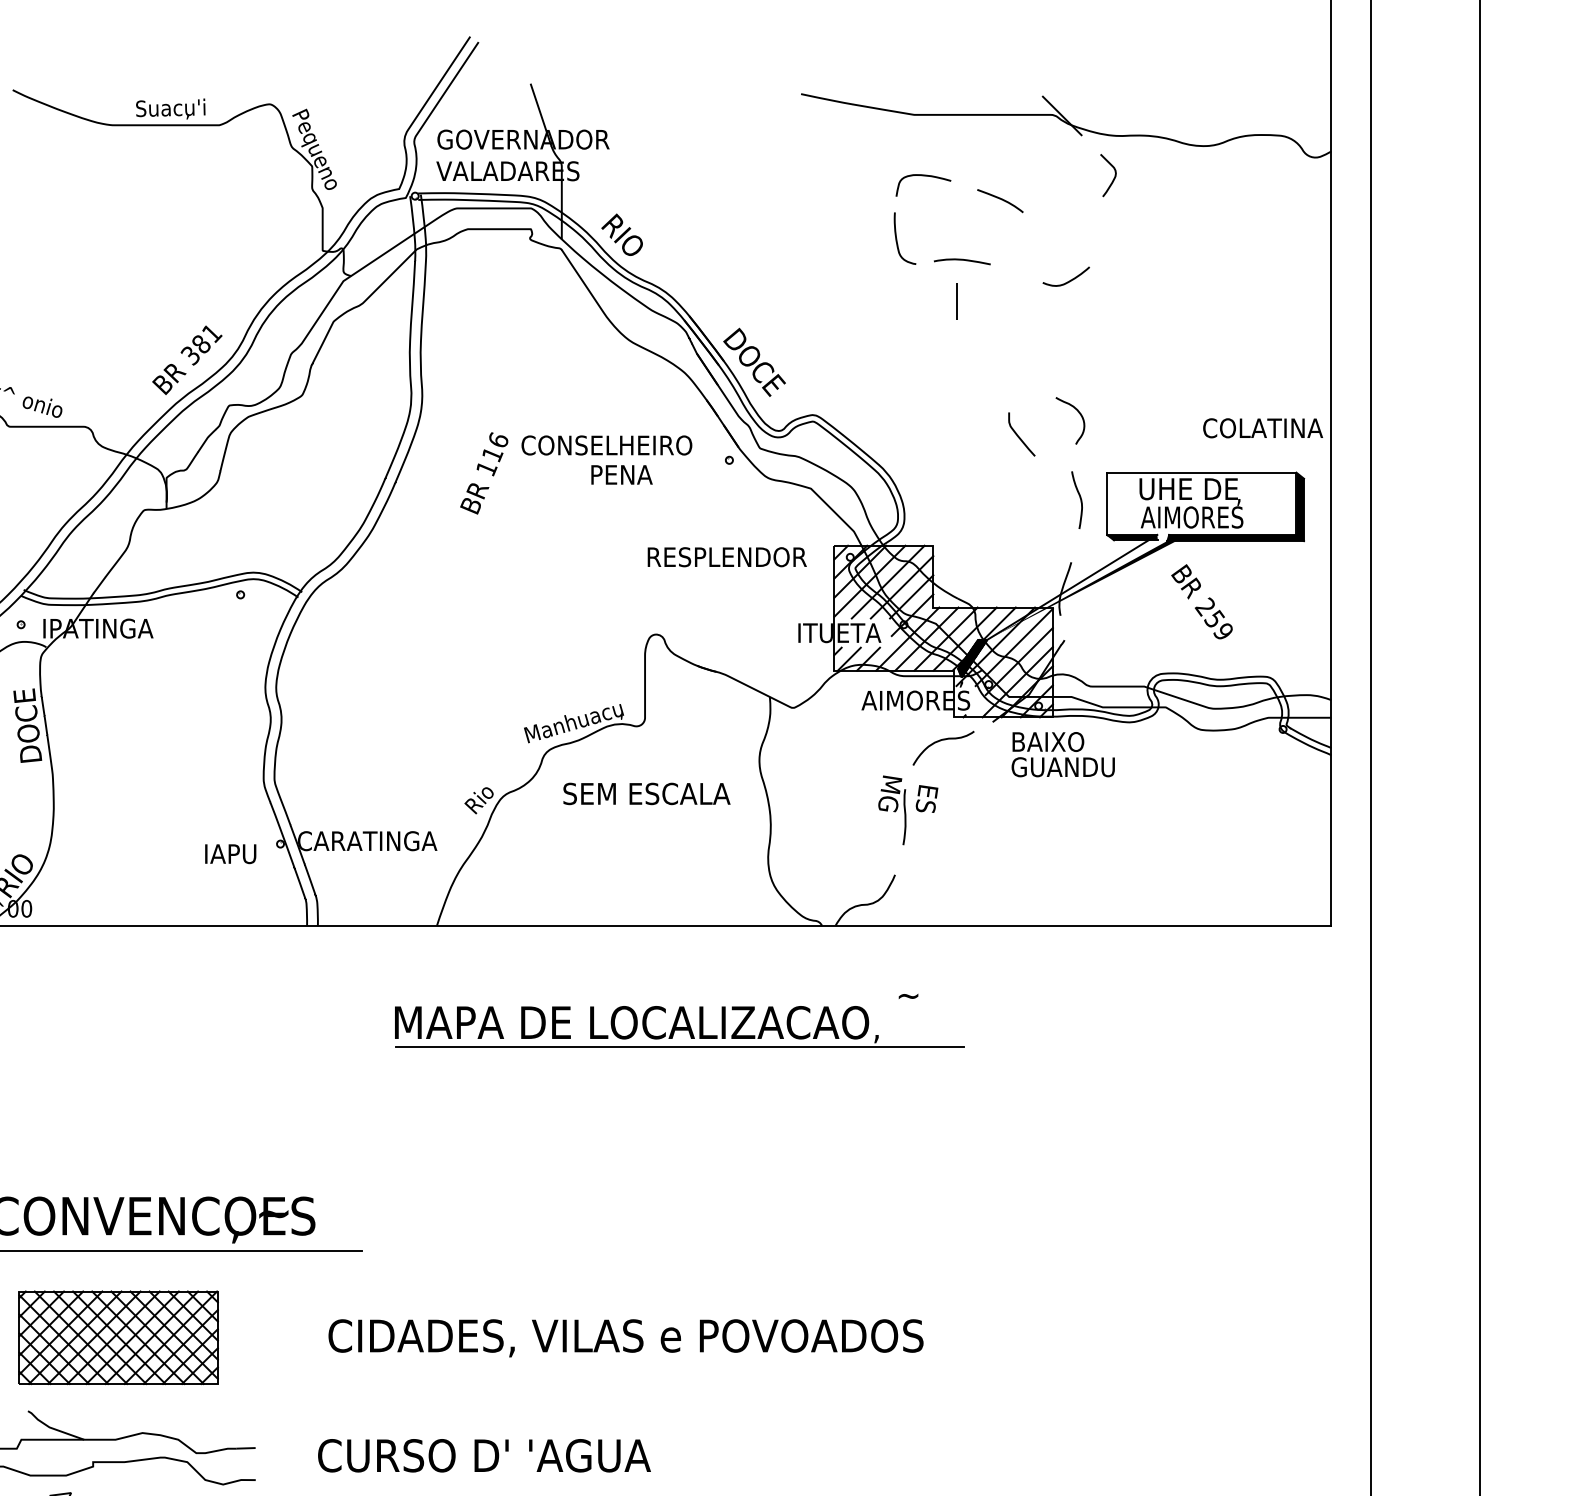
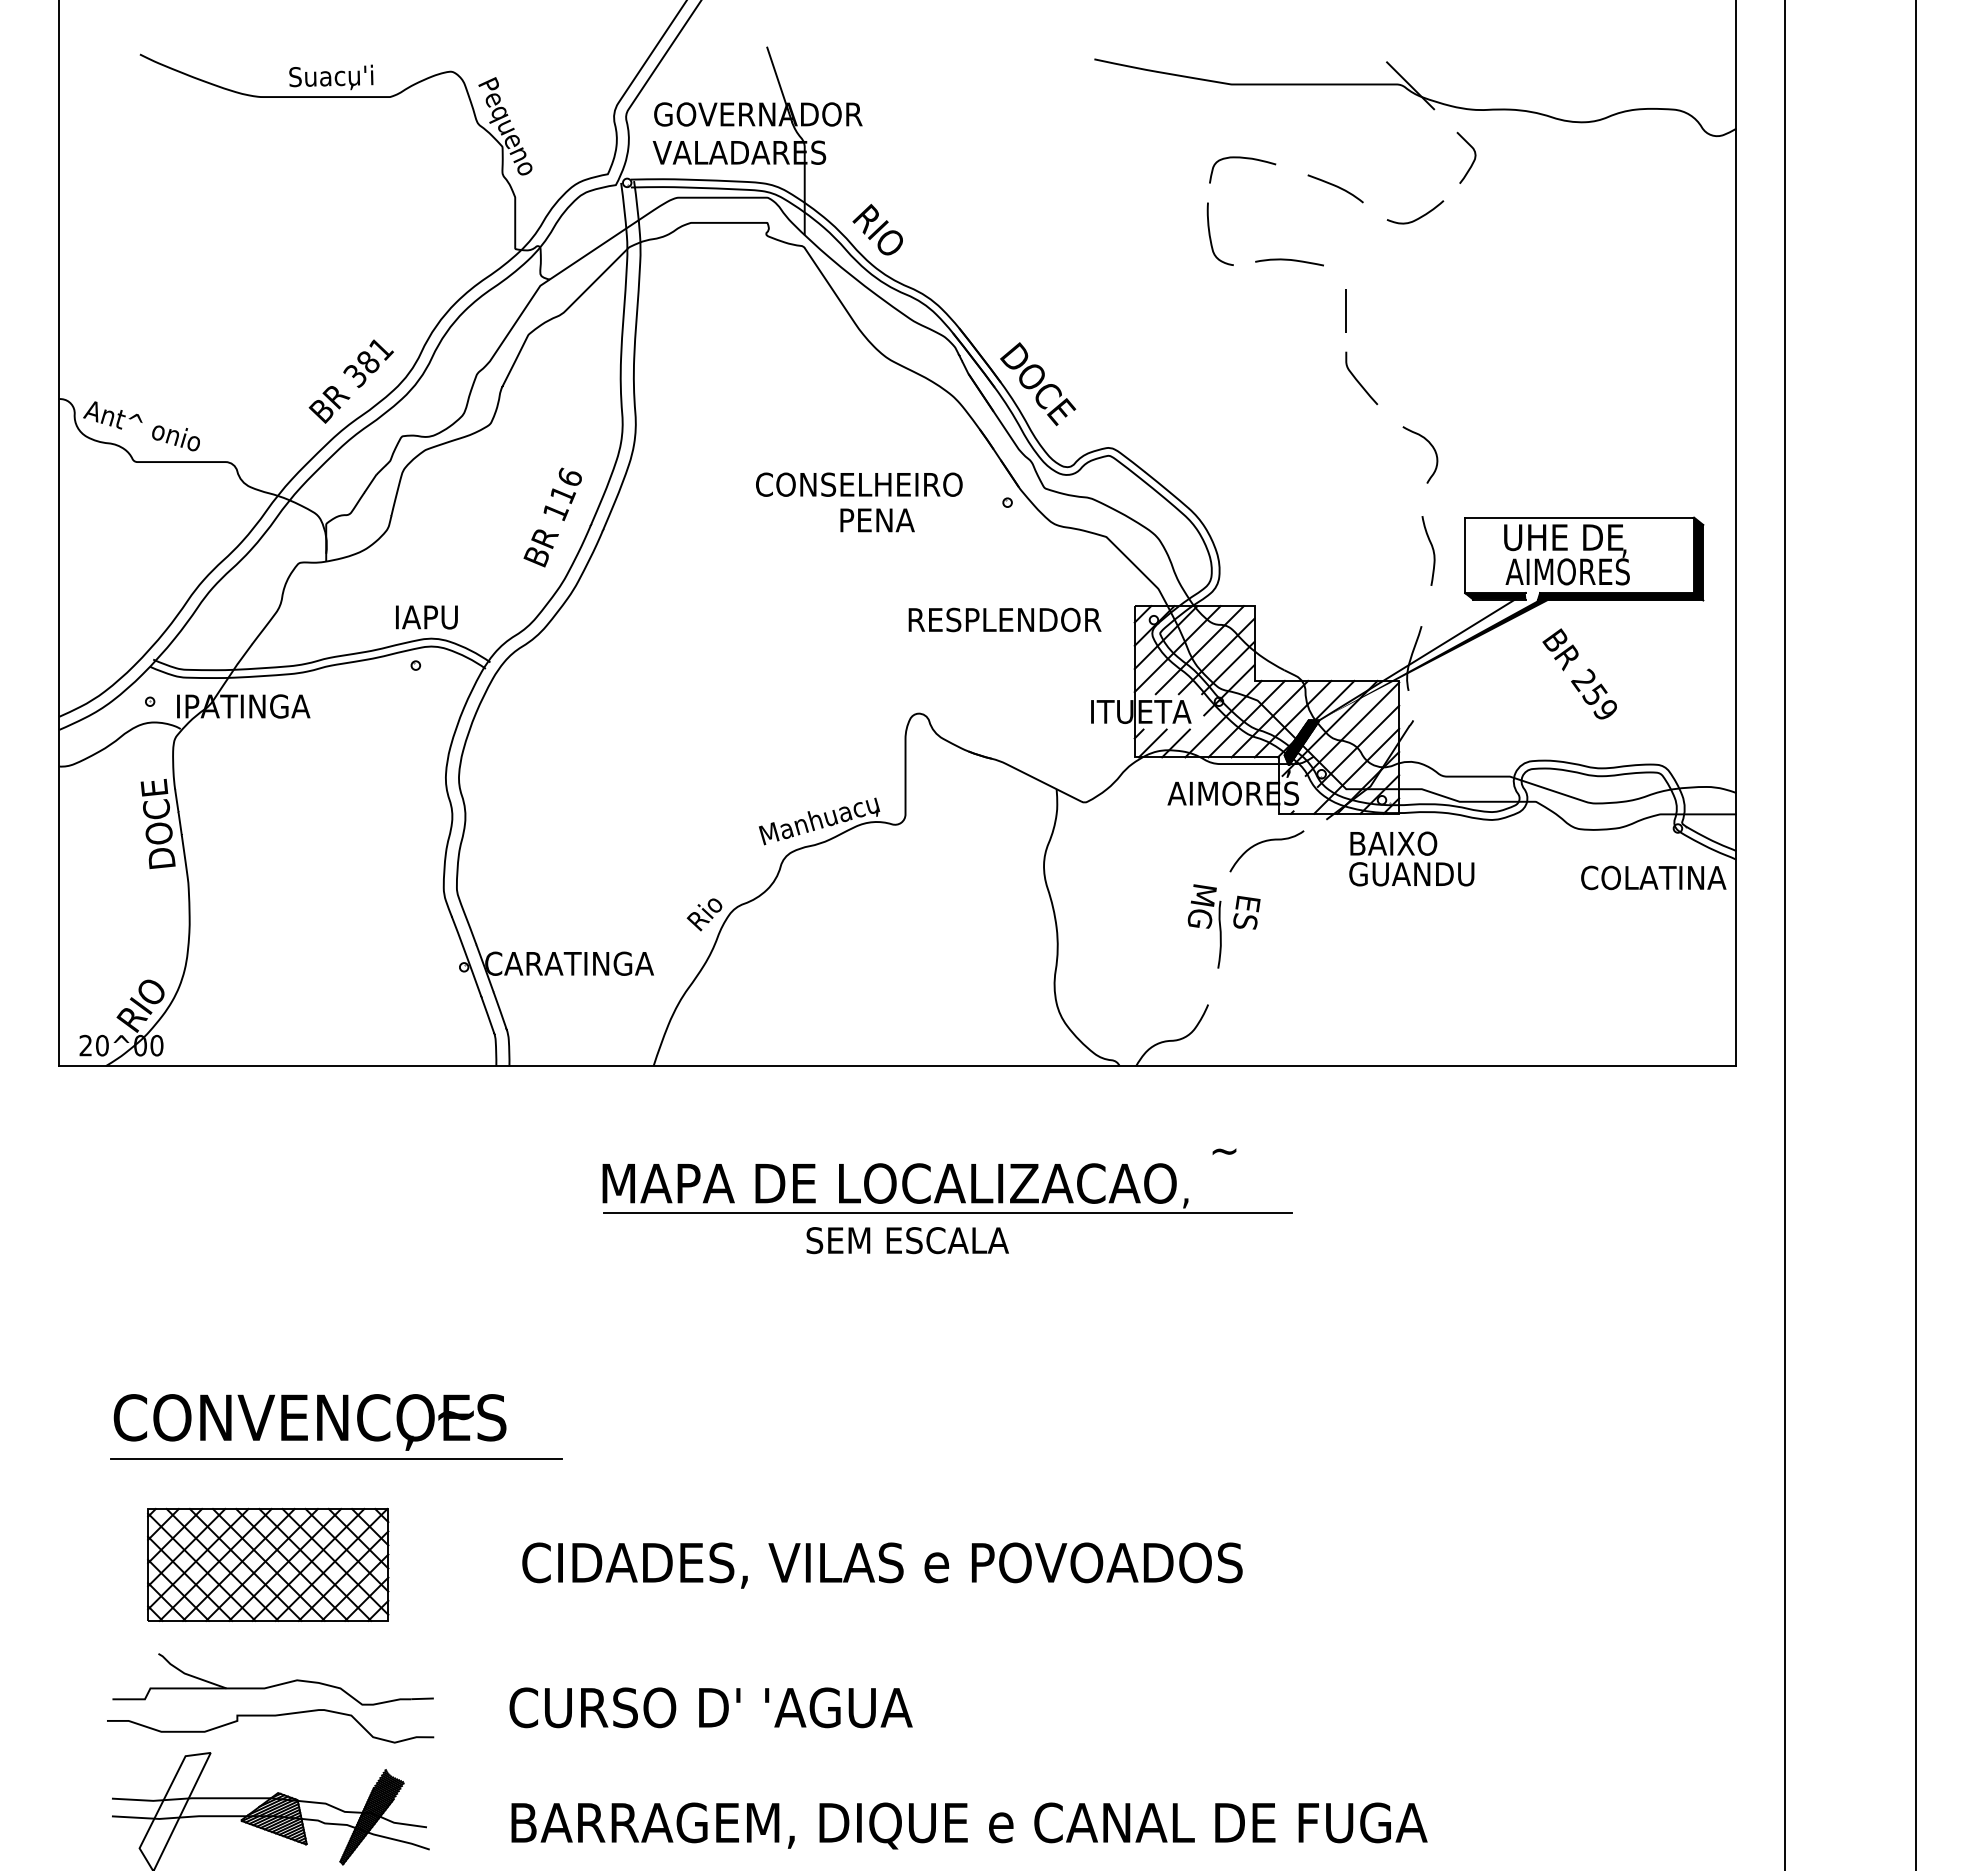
curve: (1068, 280) -> (1418, 217), moved
line: (956, 301) -> (1345, 310), moved
text: (1262, 427) -> (1653, 877), moved
curve: (1019, 436) -> (1358, 380), moved
text: (483, 473) -> (552, 517), moved
text: (646, 793) -> (907, 1240), moved
text: (230, 854) -> (426, 617), moved

